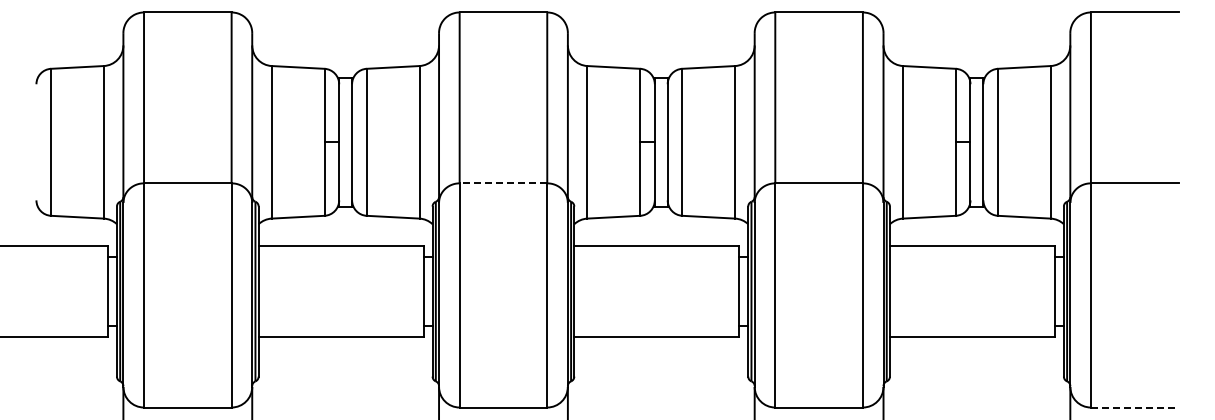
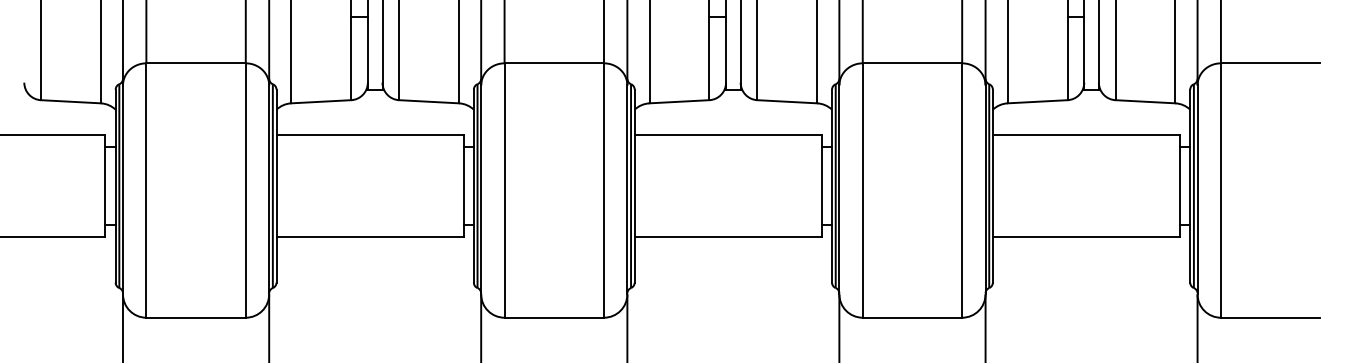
line: (503, 183) -> (554, 63), dashed -> solid
line: (1134, 407) -> (1270, 317), dashed -> solid

